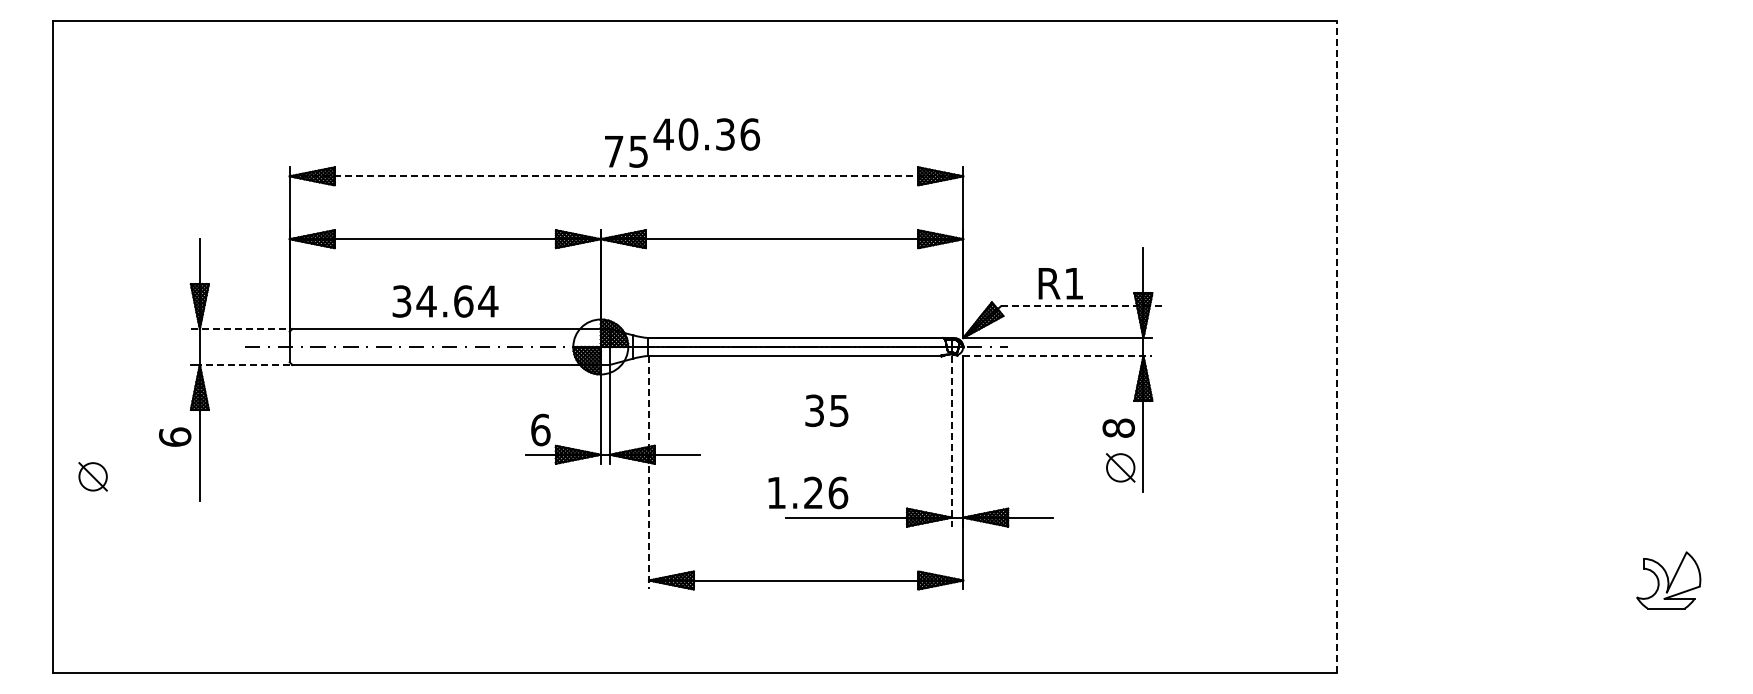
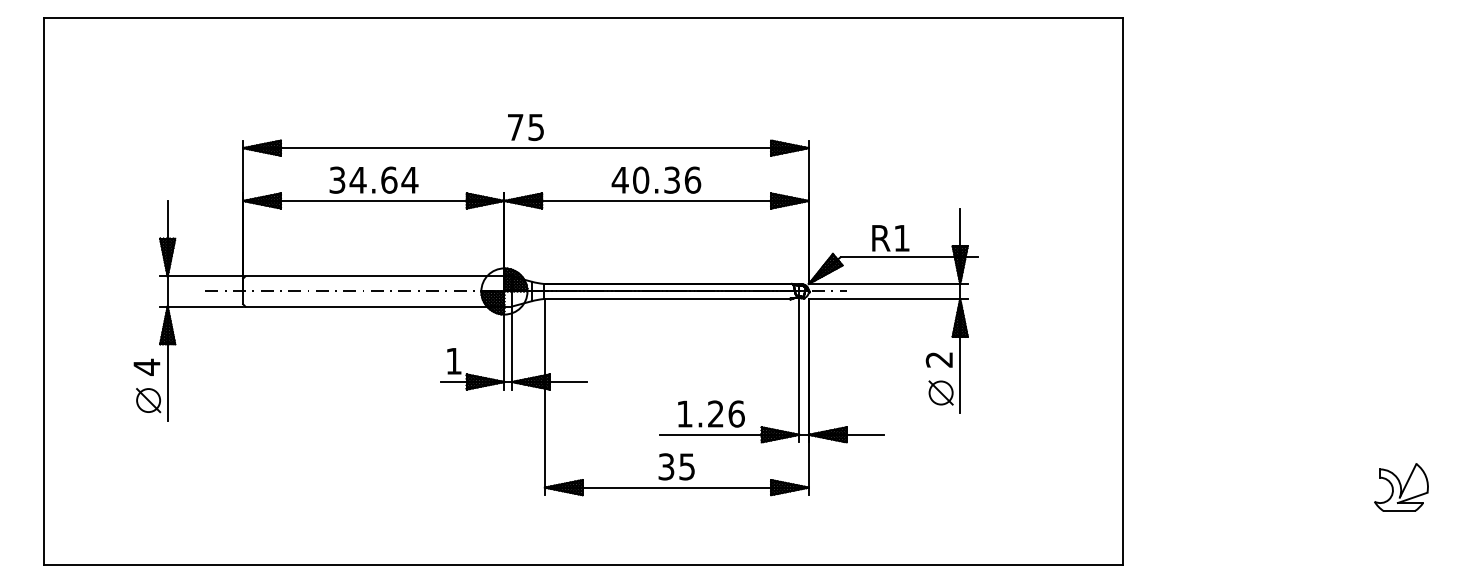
text: (706, 134) -> (656, 180), moved
line: (626, 176) -> (526, 148), dashed -> solid
text: (445, 301) -> (374, 180), moved
line: (1082, 306) -> (909, 257), dashed -> solid
line: (240, 329) -> (201, 276), dashed -> solid
line: (1336, 346) -> (1122, 291), dashed -> solid
line: (1057, 355) -> (888, 298), dashed -> solid
line: (244, 364) -> (205, 306), dashed -> solid
text: (826, 410) -> (676, 466), moved
text: (1118, 427) -> (939, 359), 8 -> 2
text: (540, 429) -> (453, 360), 6 -> 1
text: (175, 437) -> (147, 367), 6 -> 4
line: (951, 441) -> (798, 370), dashed -> solid
line: (648, 472) -> (544, 396), dashed -> solid
part: (92, 476) -> (148, 400), moved
text: (808, 492) -> (711, 413), moved

